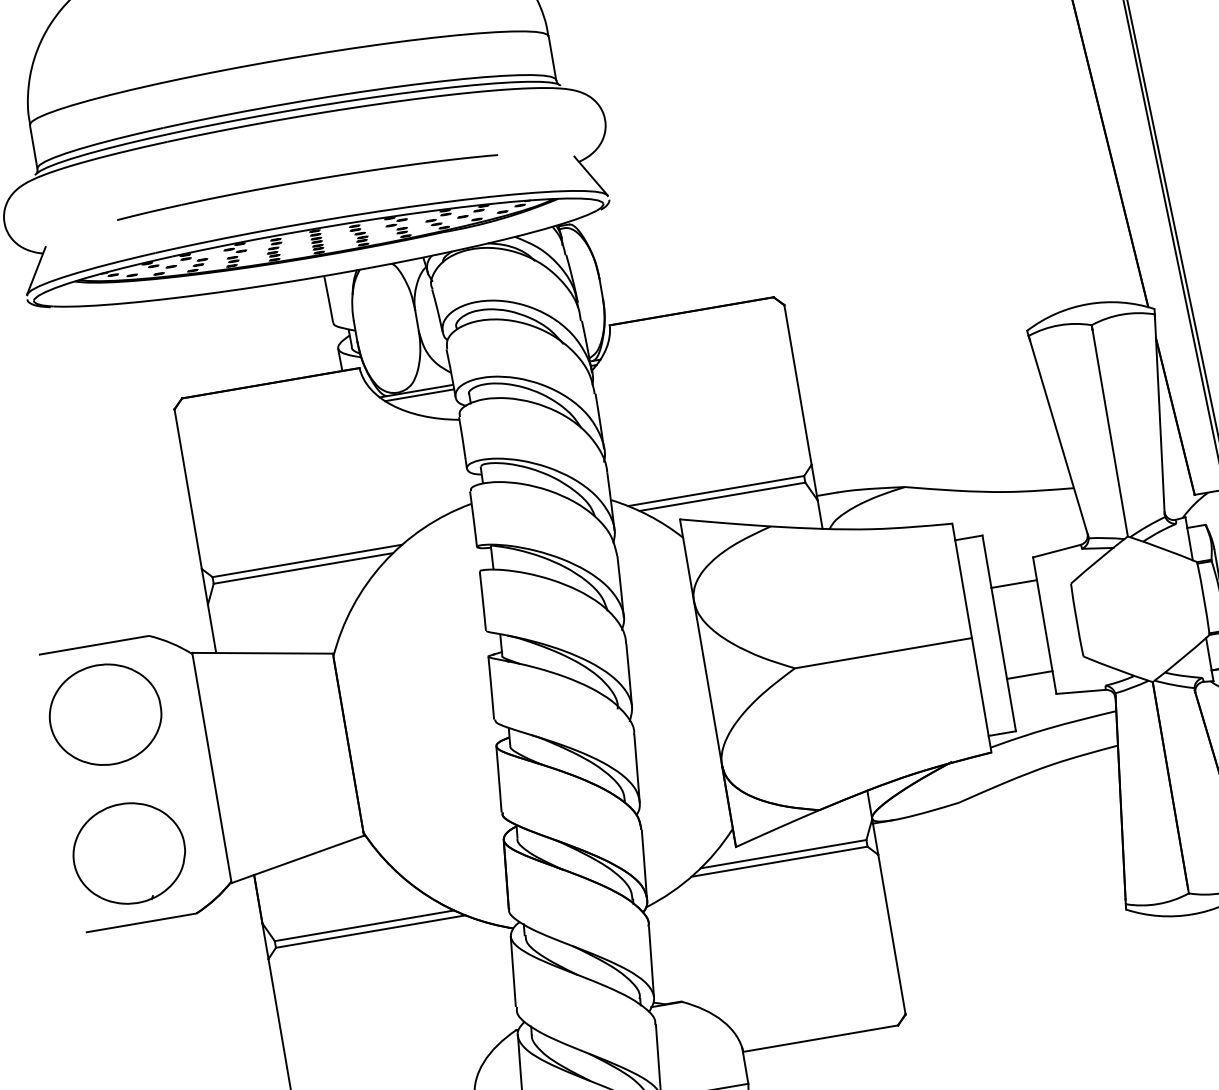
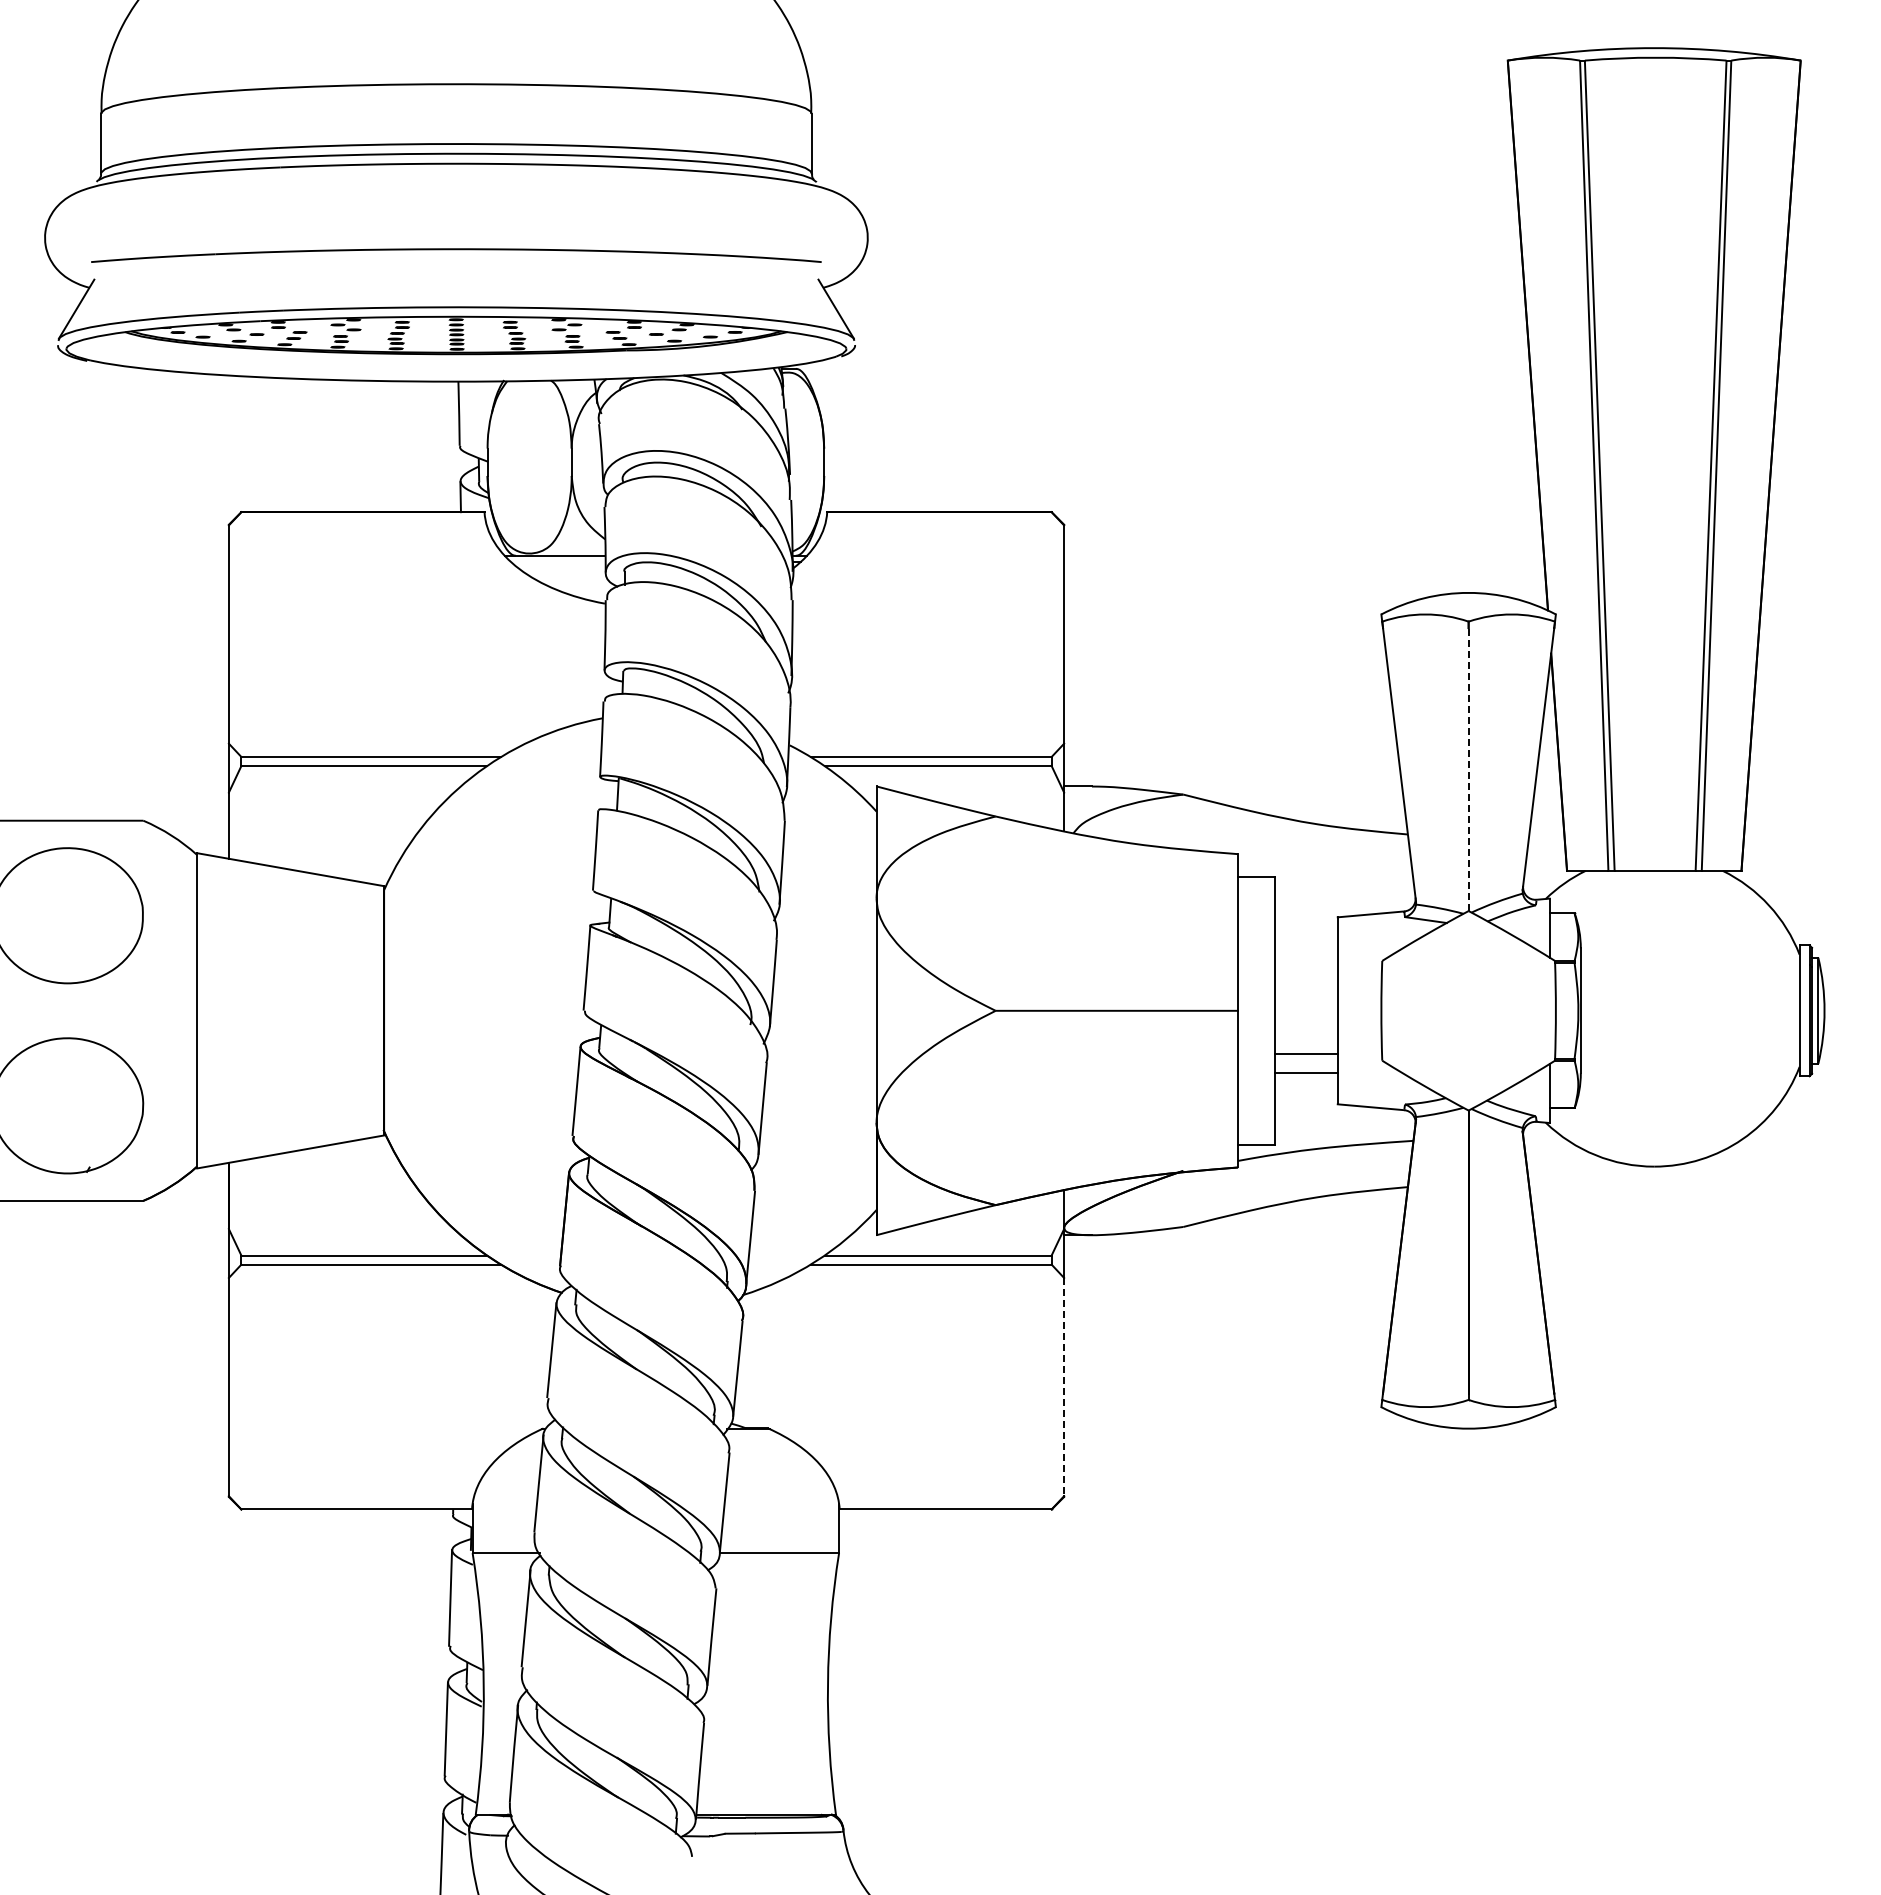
part: (307, 184) -> (456, 255), size x1.4
line: (419, 395) -> (557, 562), removed
line: (1110, 433) -> (1468, 769), solid -> dashed
line: (1014, 584) -> (1306, 1054), moved
line: (892, 934) -> (1064, 1387), solid -> dashed

